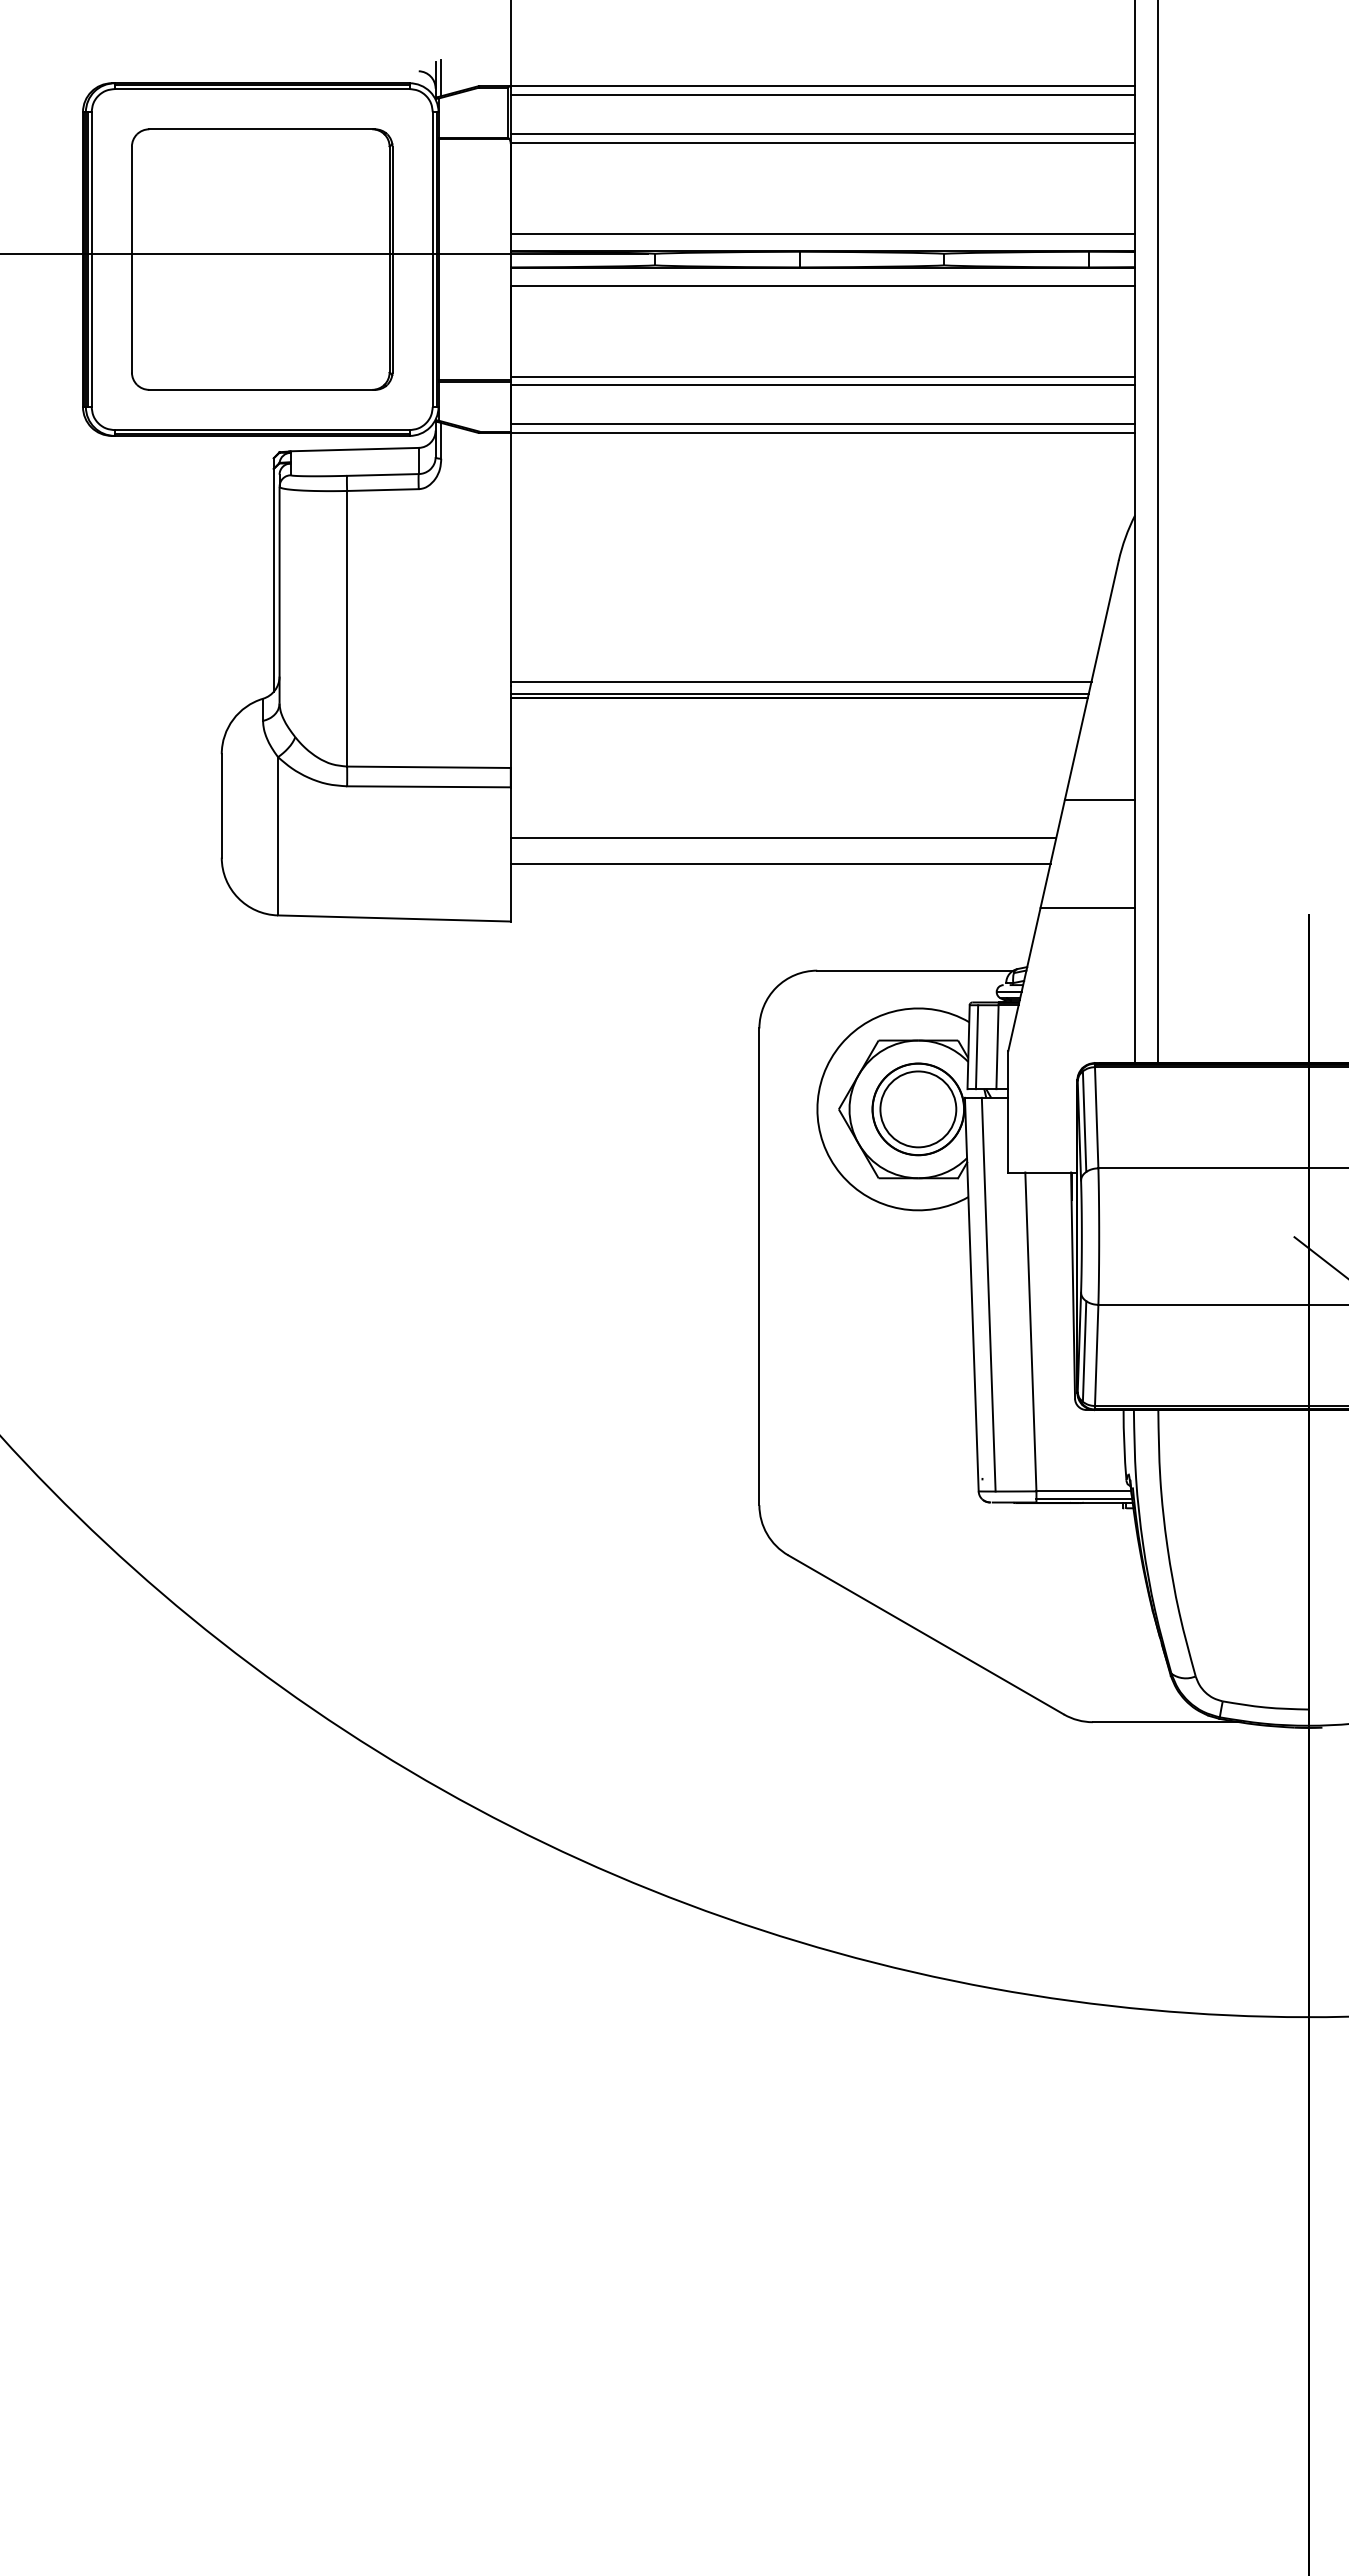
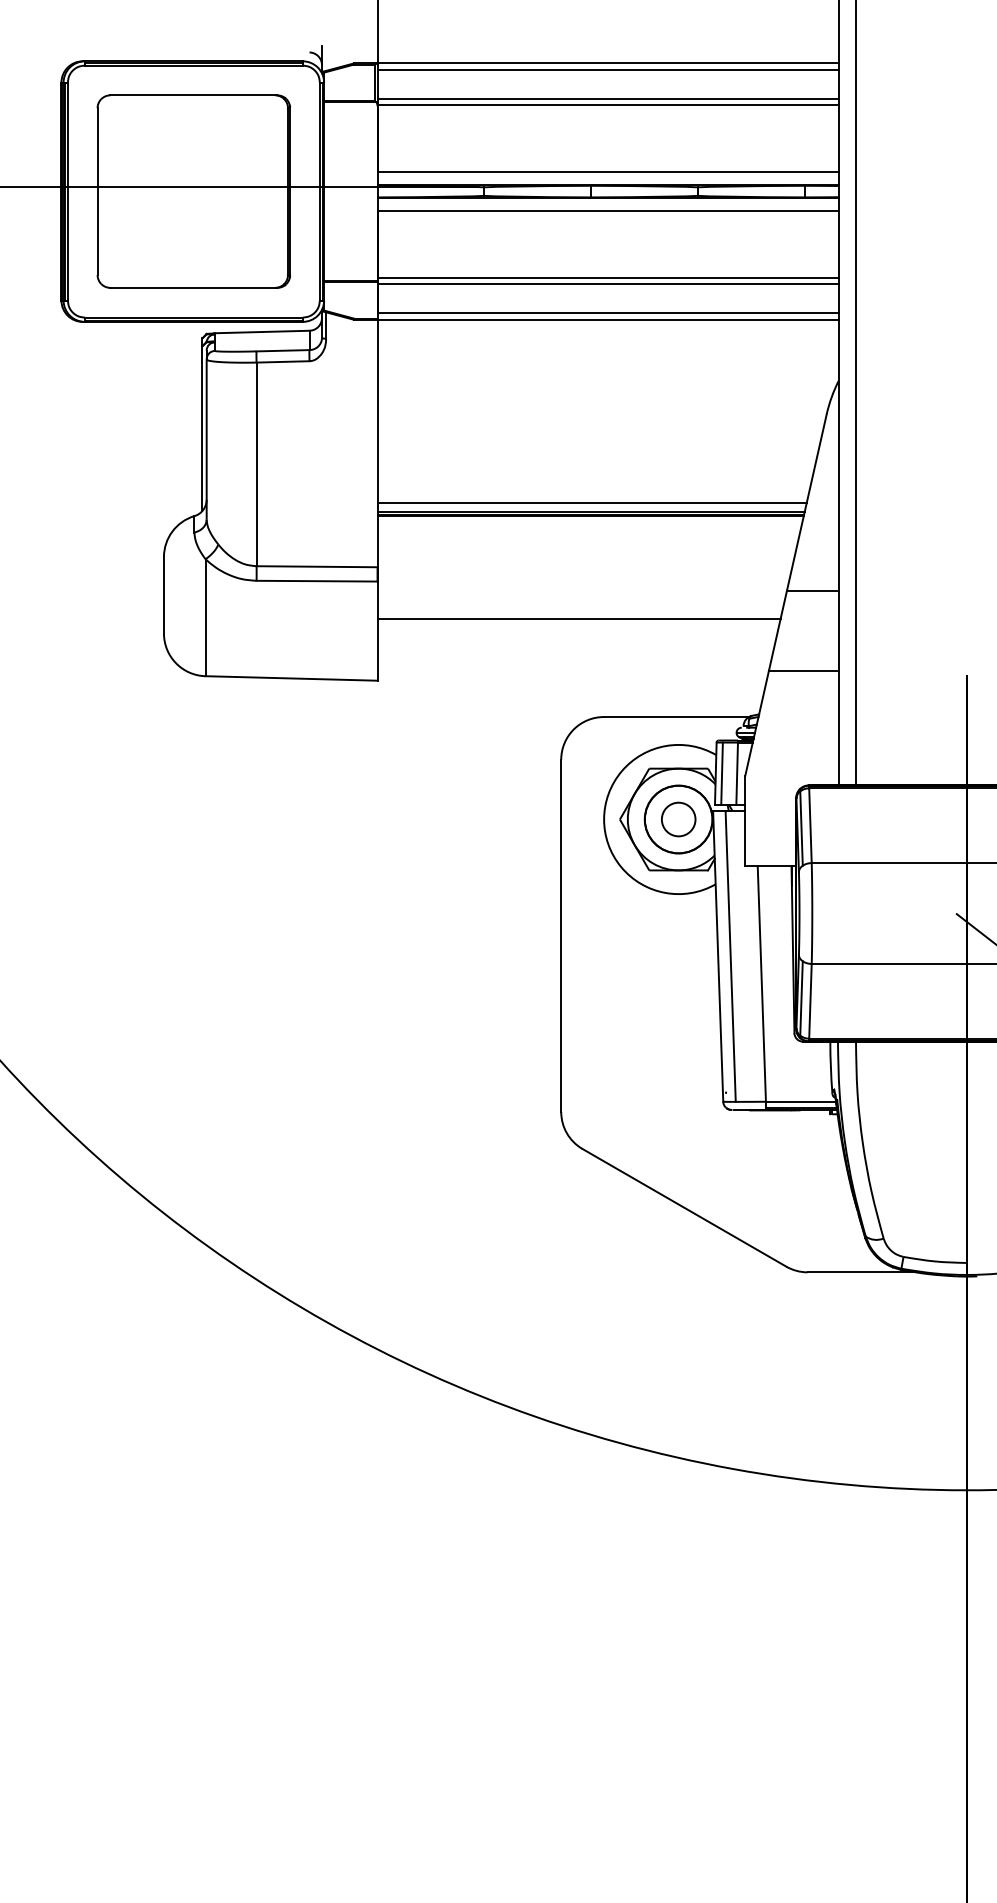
line: (441, 78) -> (326, 57), removed
line: (780, 863) -> (576, 637), removed
circle: (918, 1109) -> (678, 819), size x0.6

